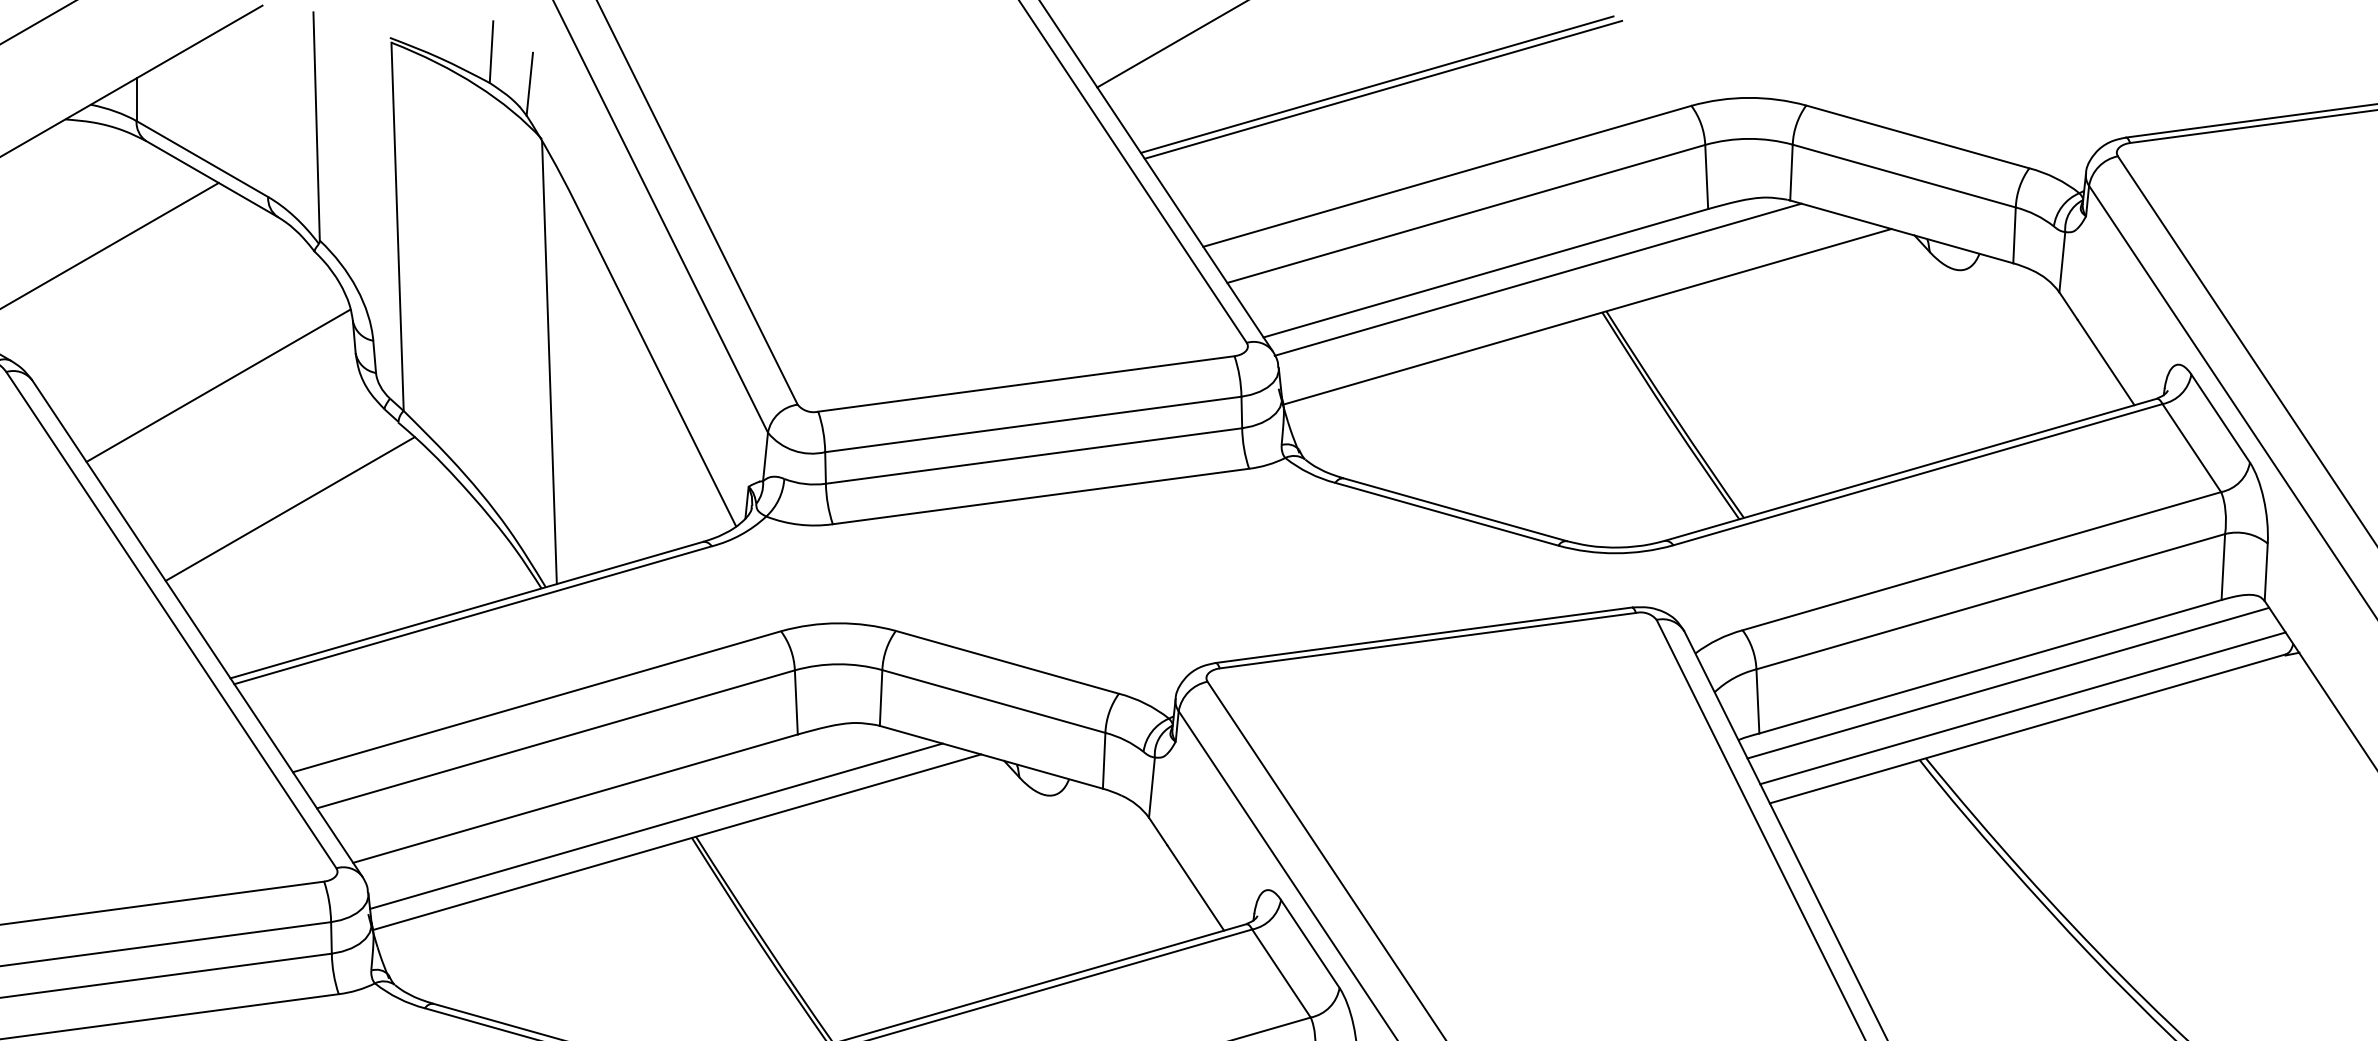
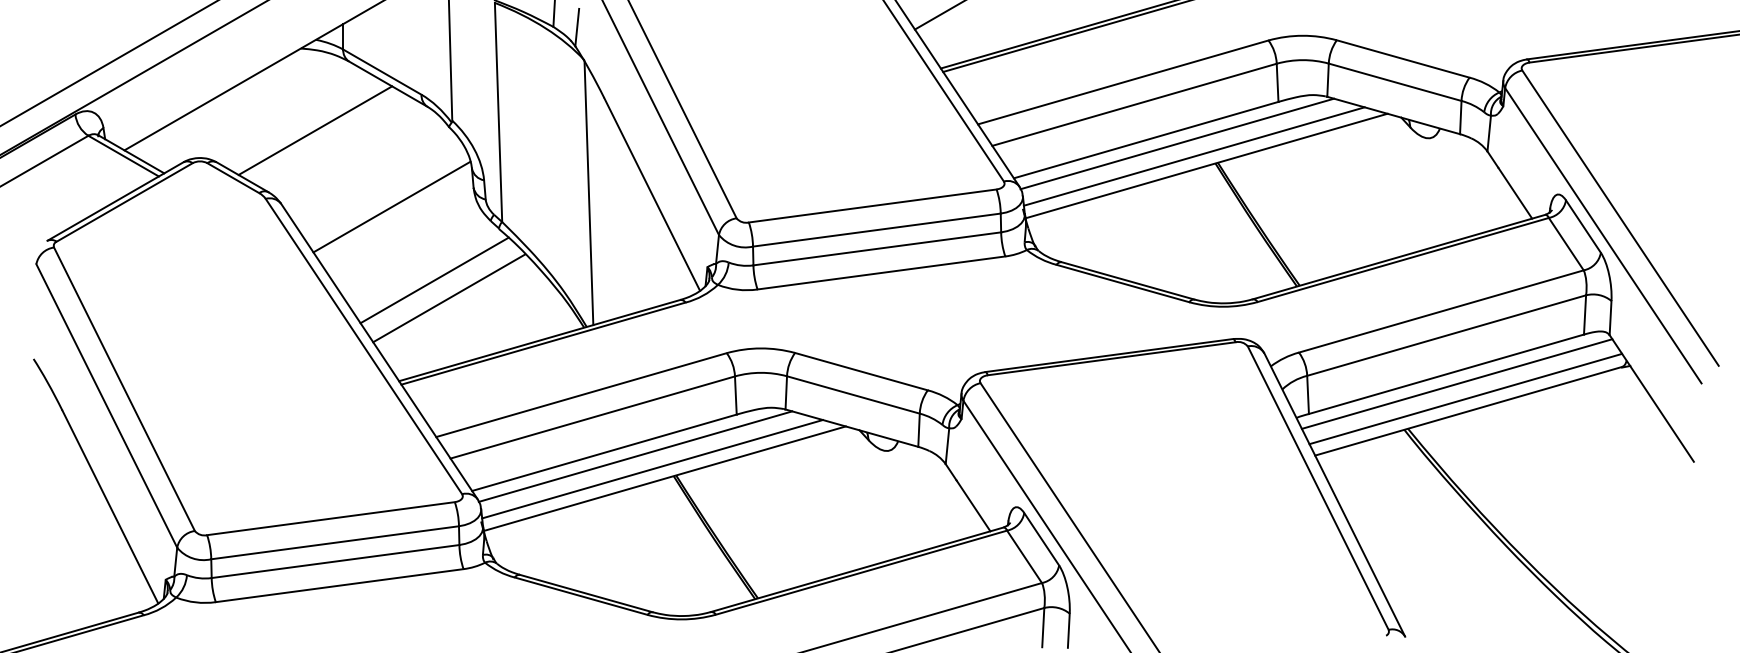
line: (1565, 300) -> (1193, 156), added
line: (315, 539) -> (449, 298), added
line: (627, 804) -> (635, 456), added

